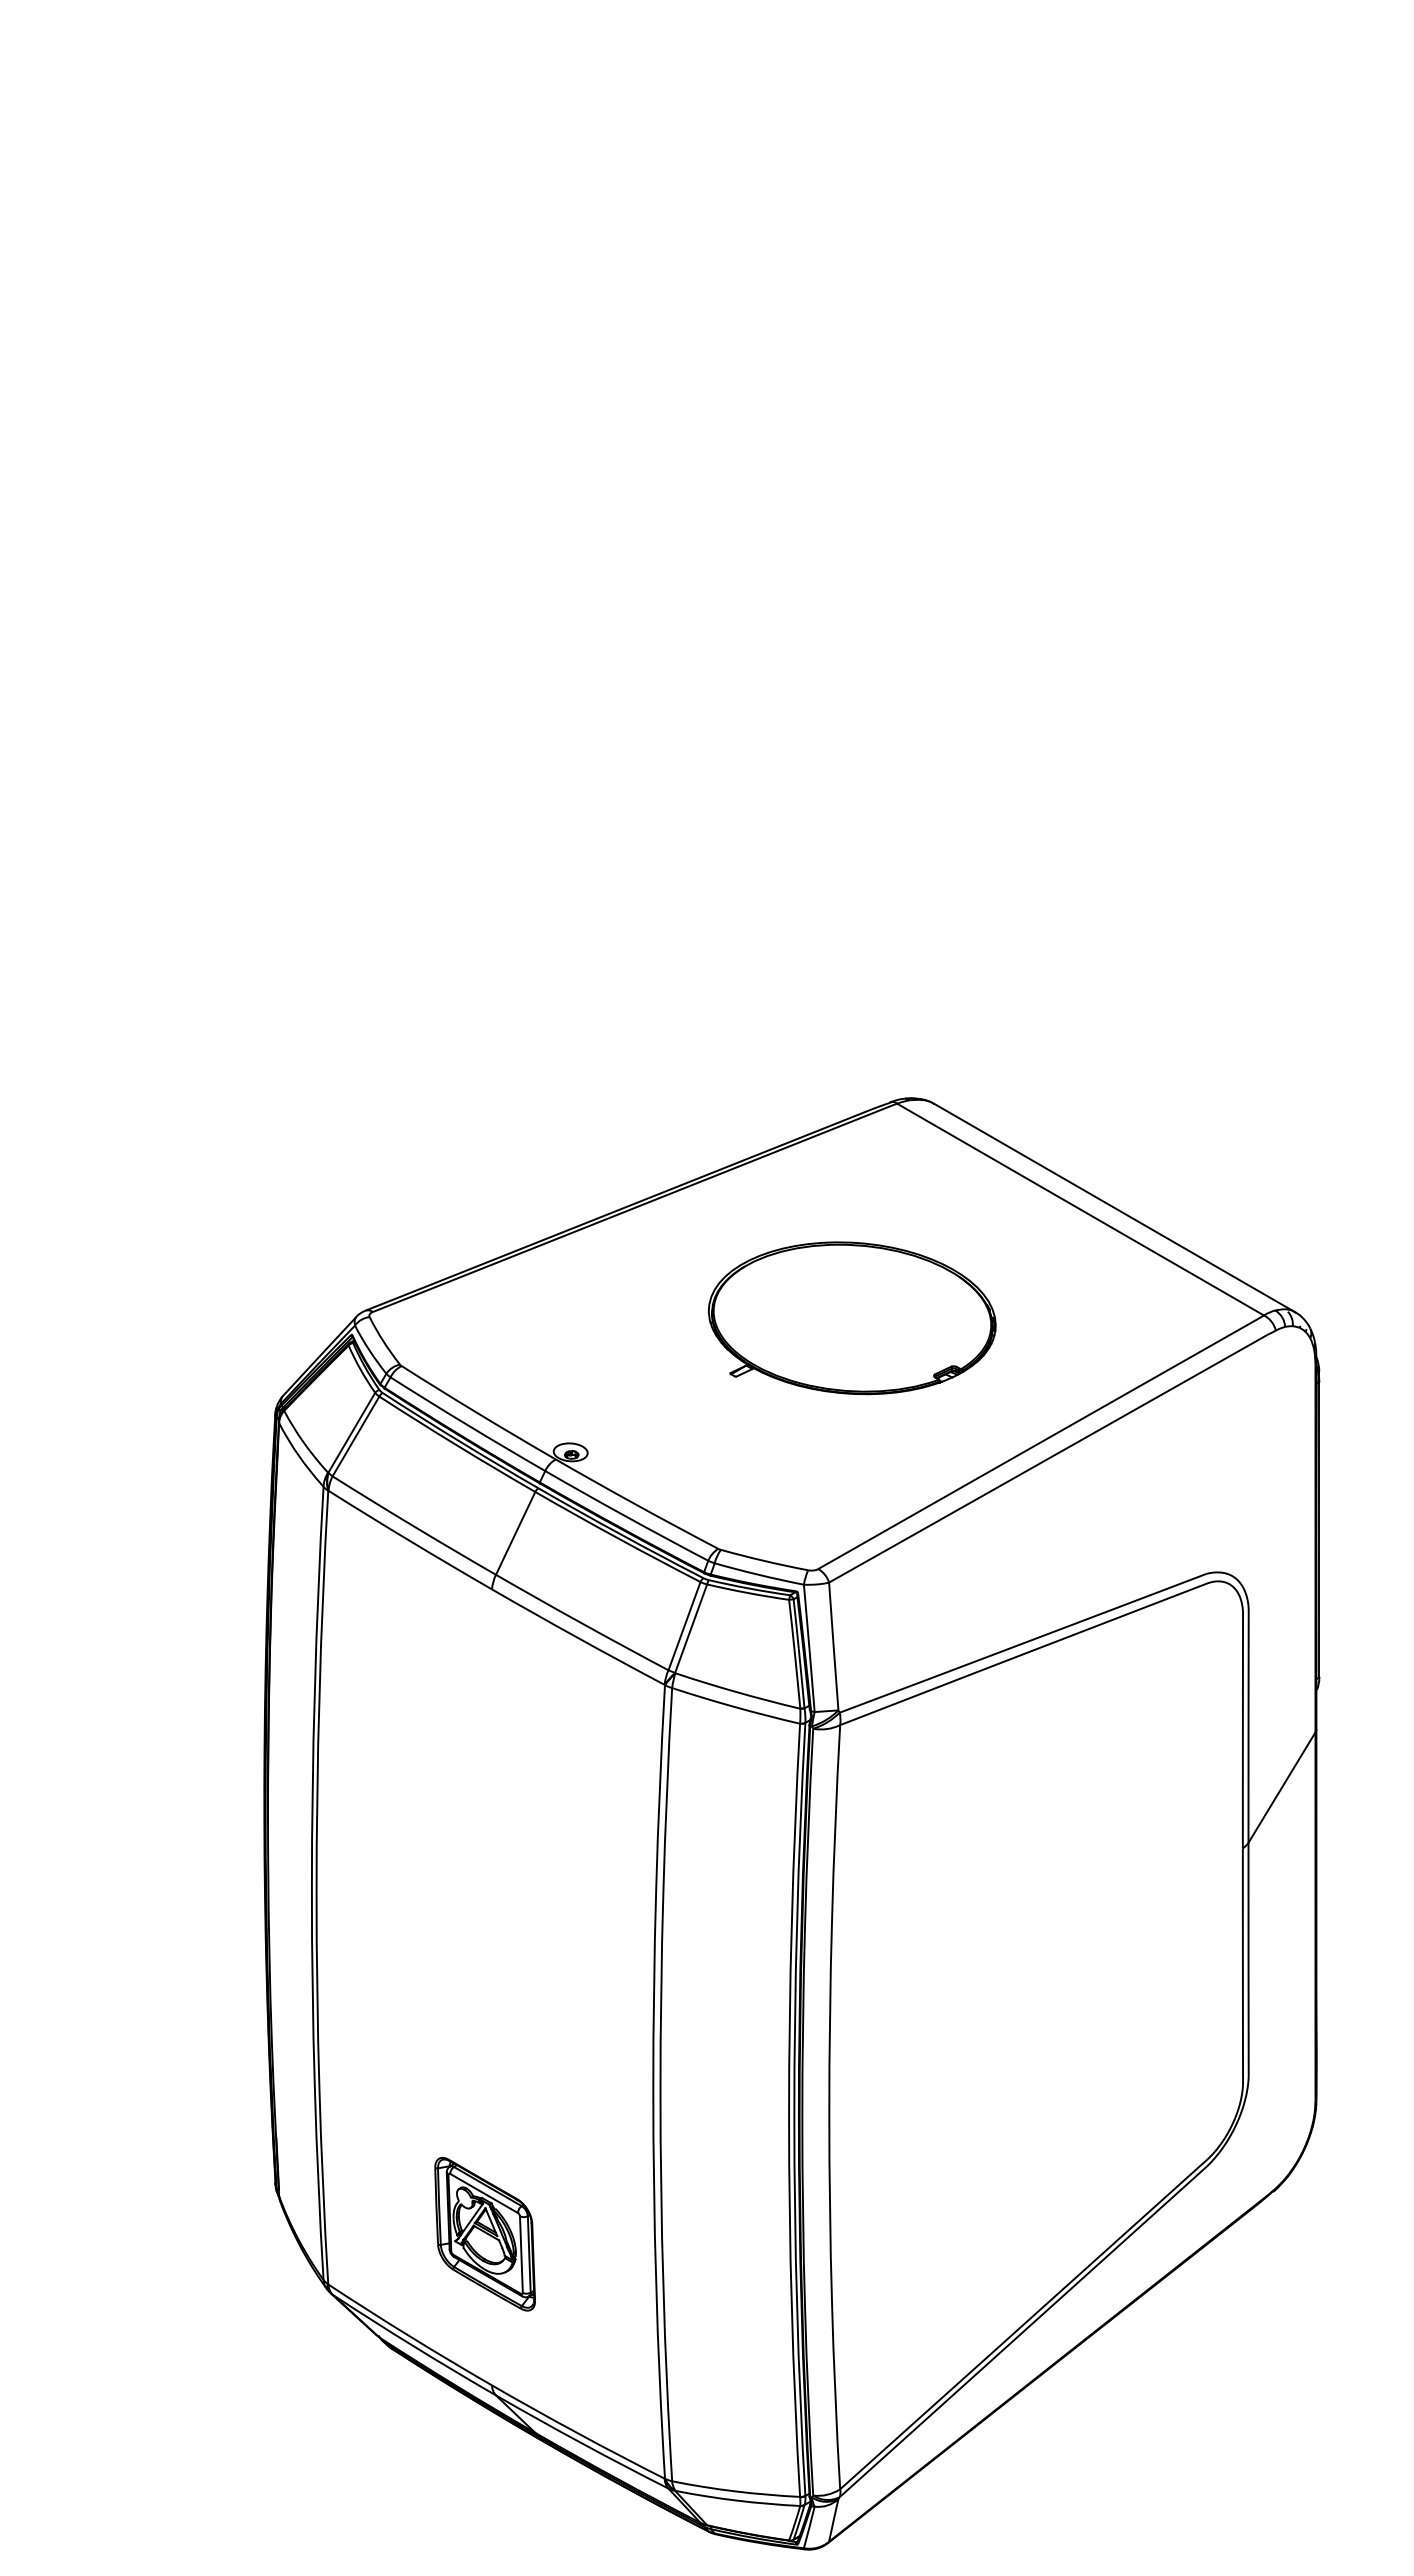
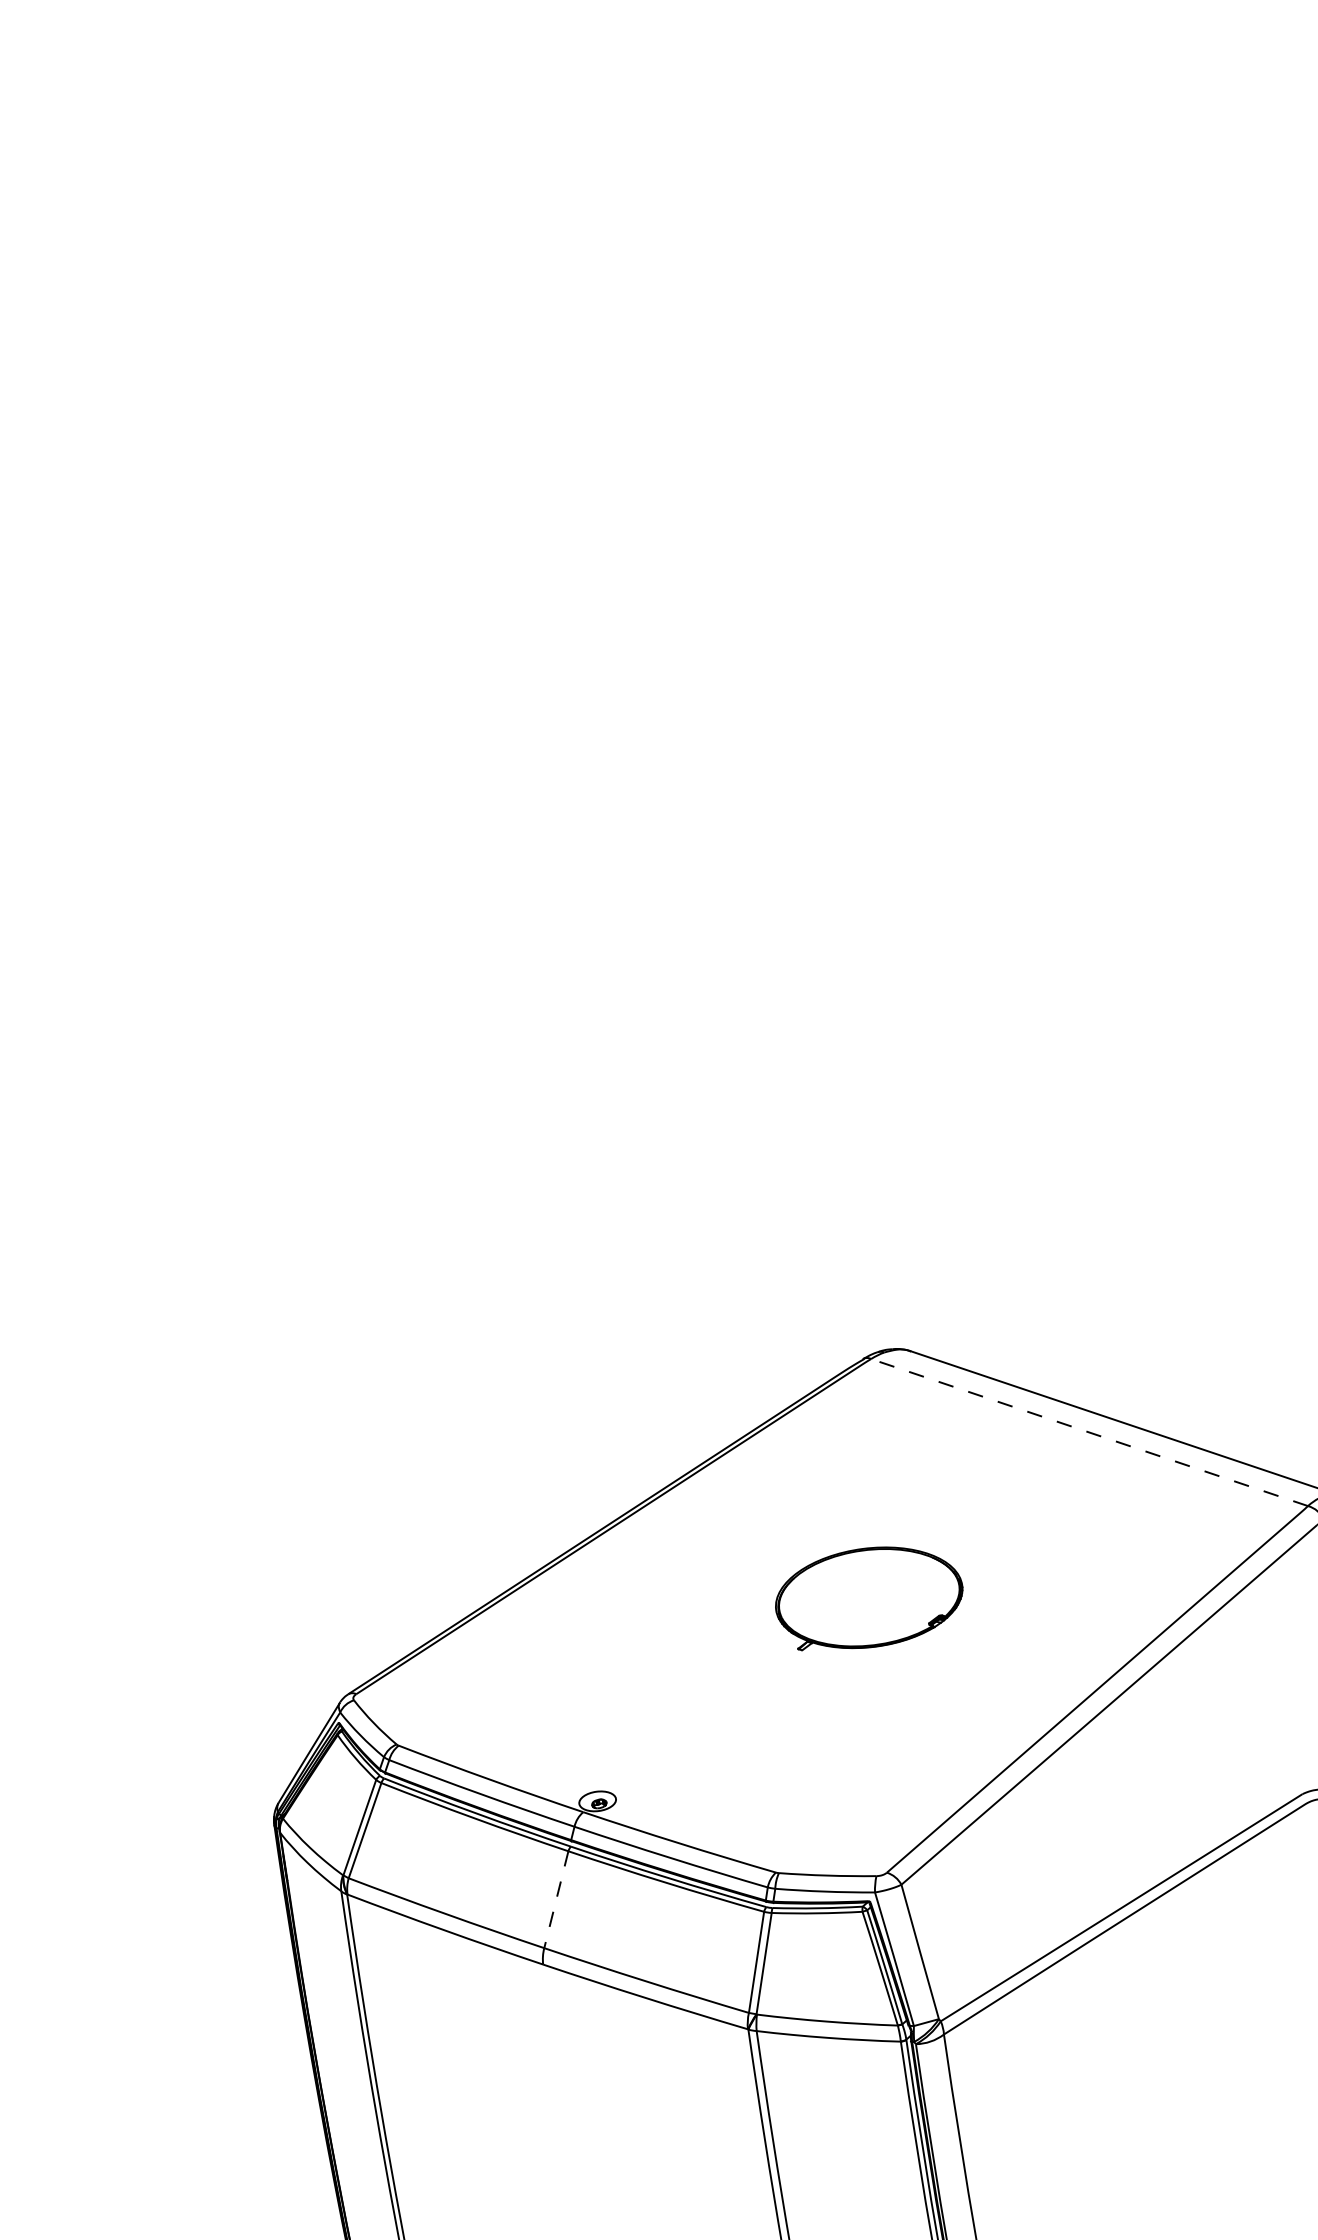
line: (1080, 1209) -> (1089, 1432), solid -> dashed
part: (851, 1318) -> (868, 1598), size x0.6
line: (515, 1533) -> (556, 1899), solid -> dashed

